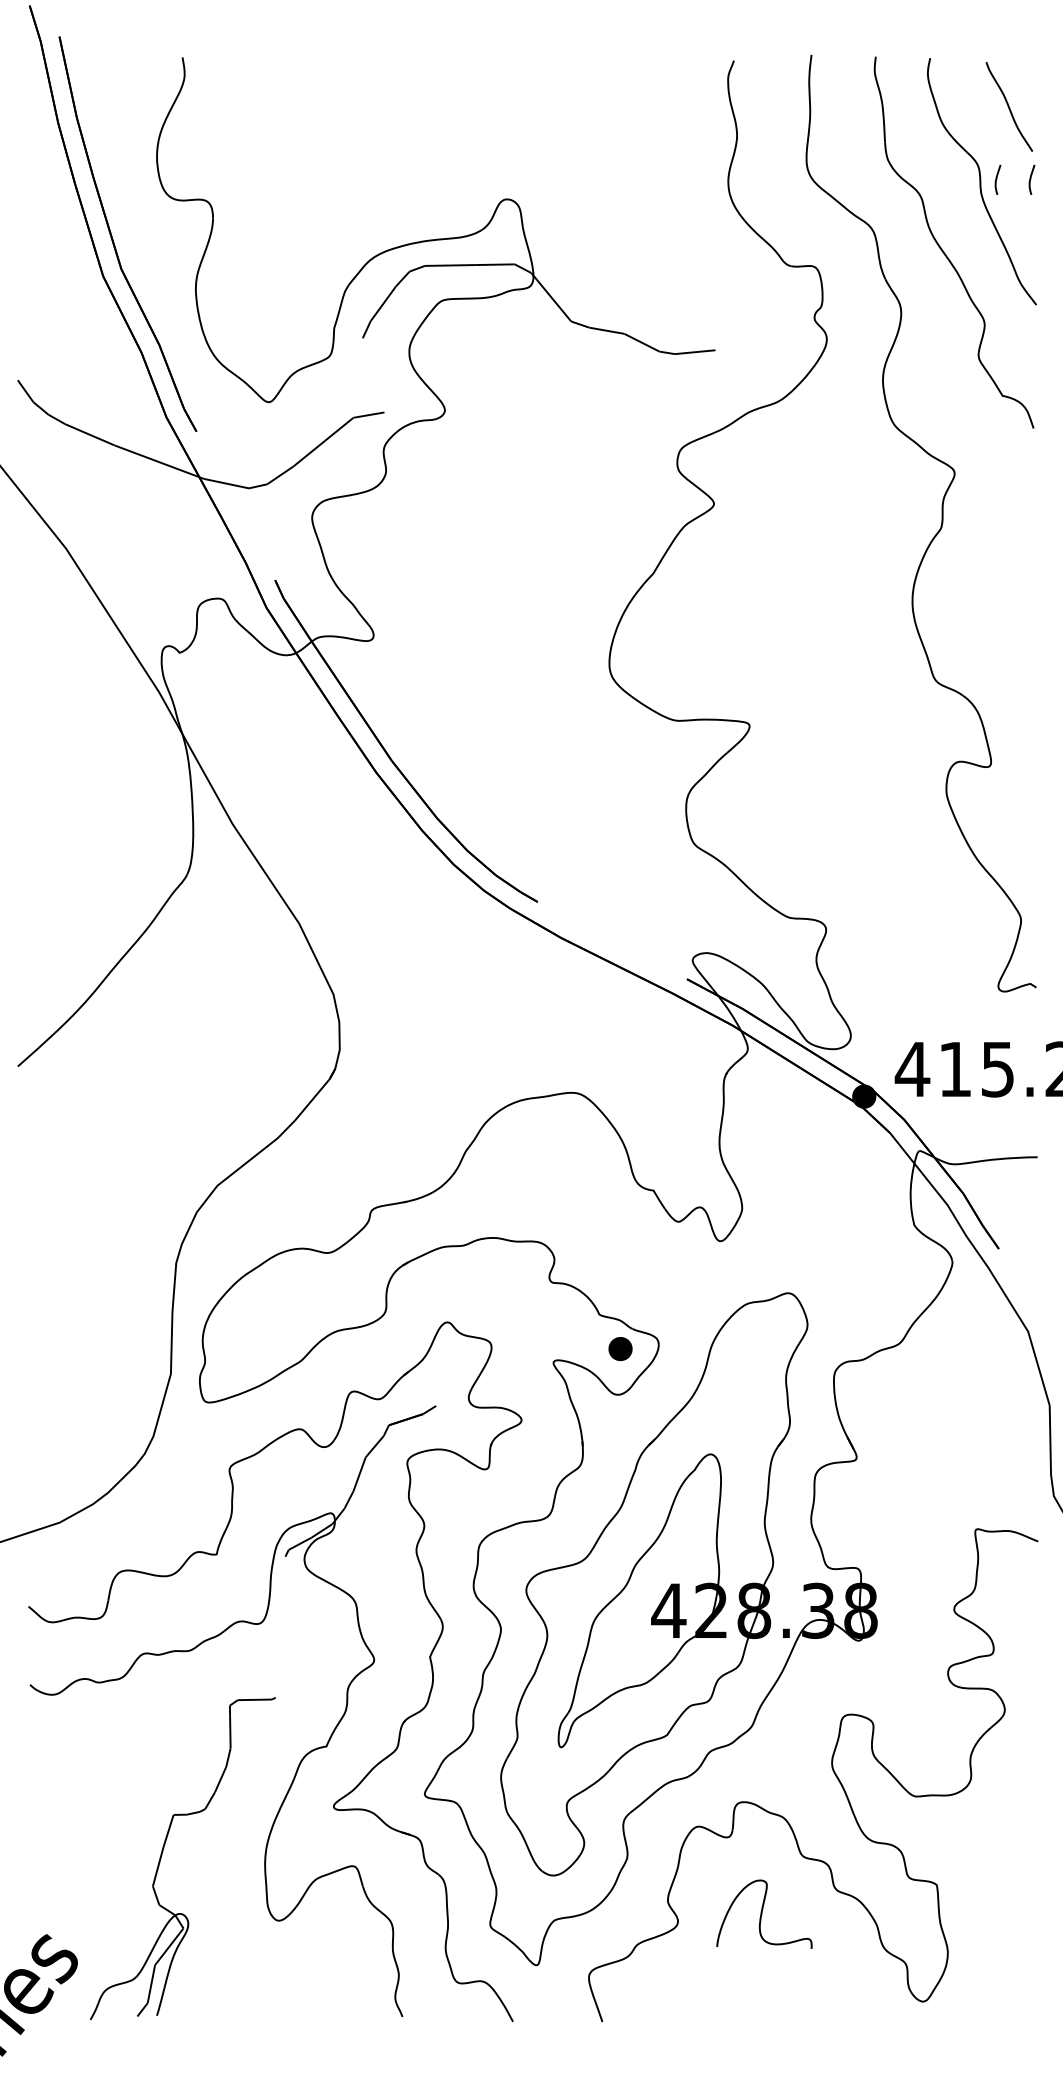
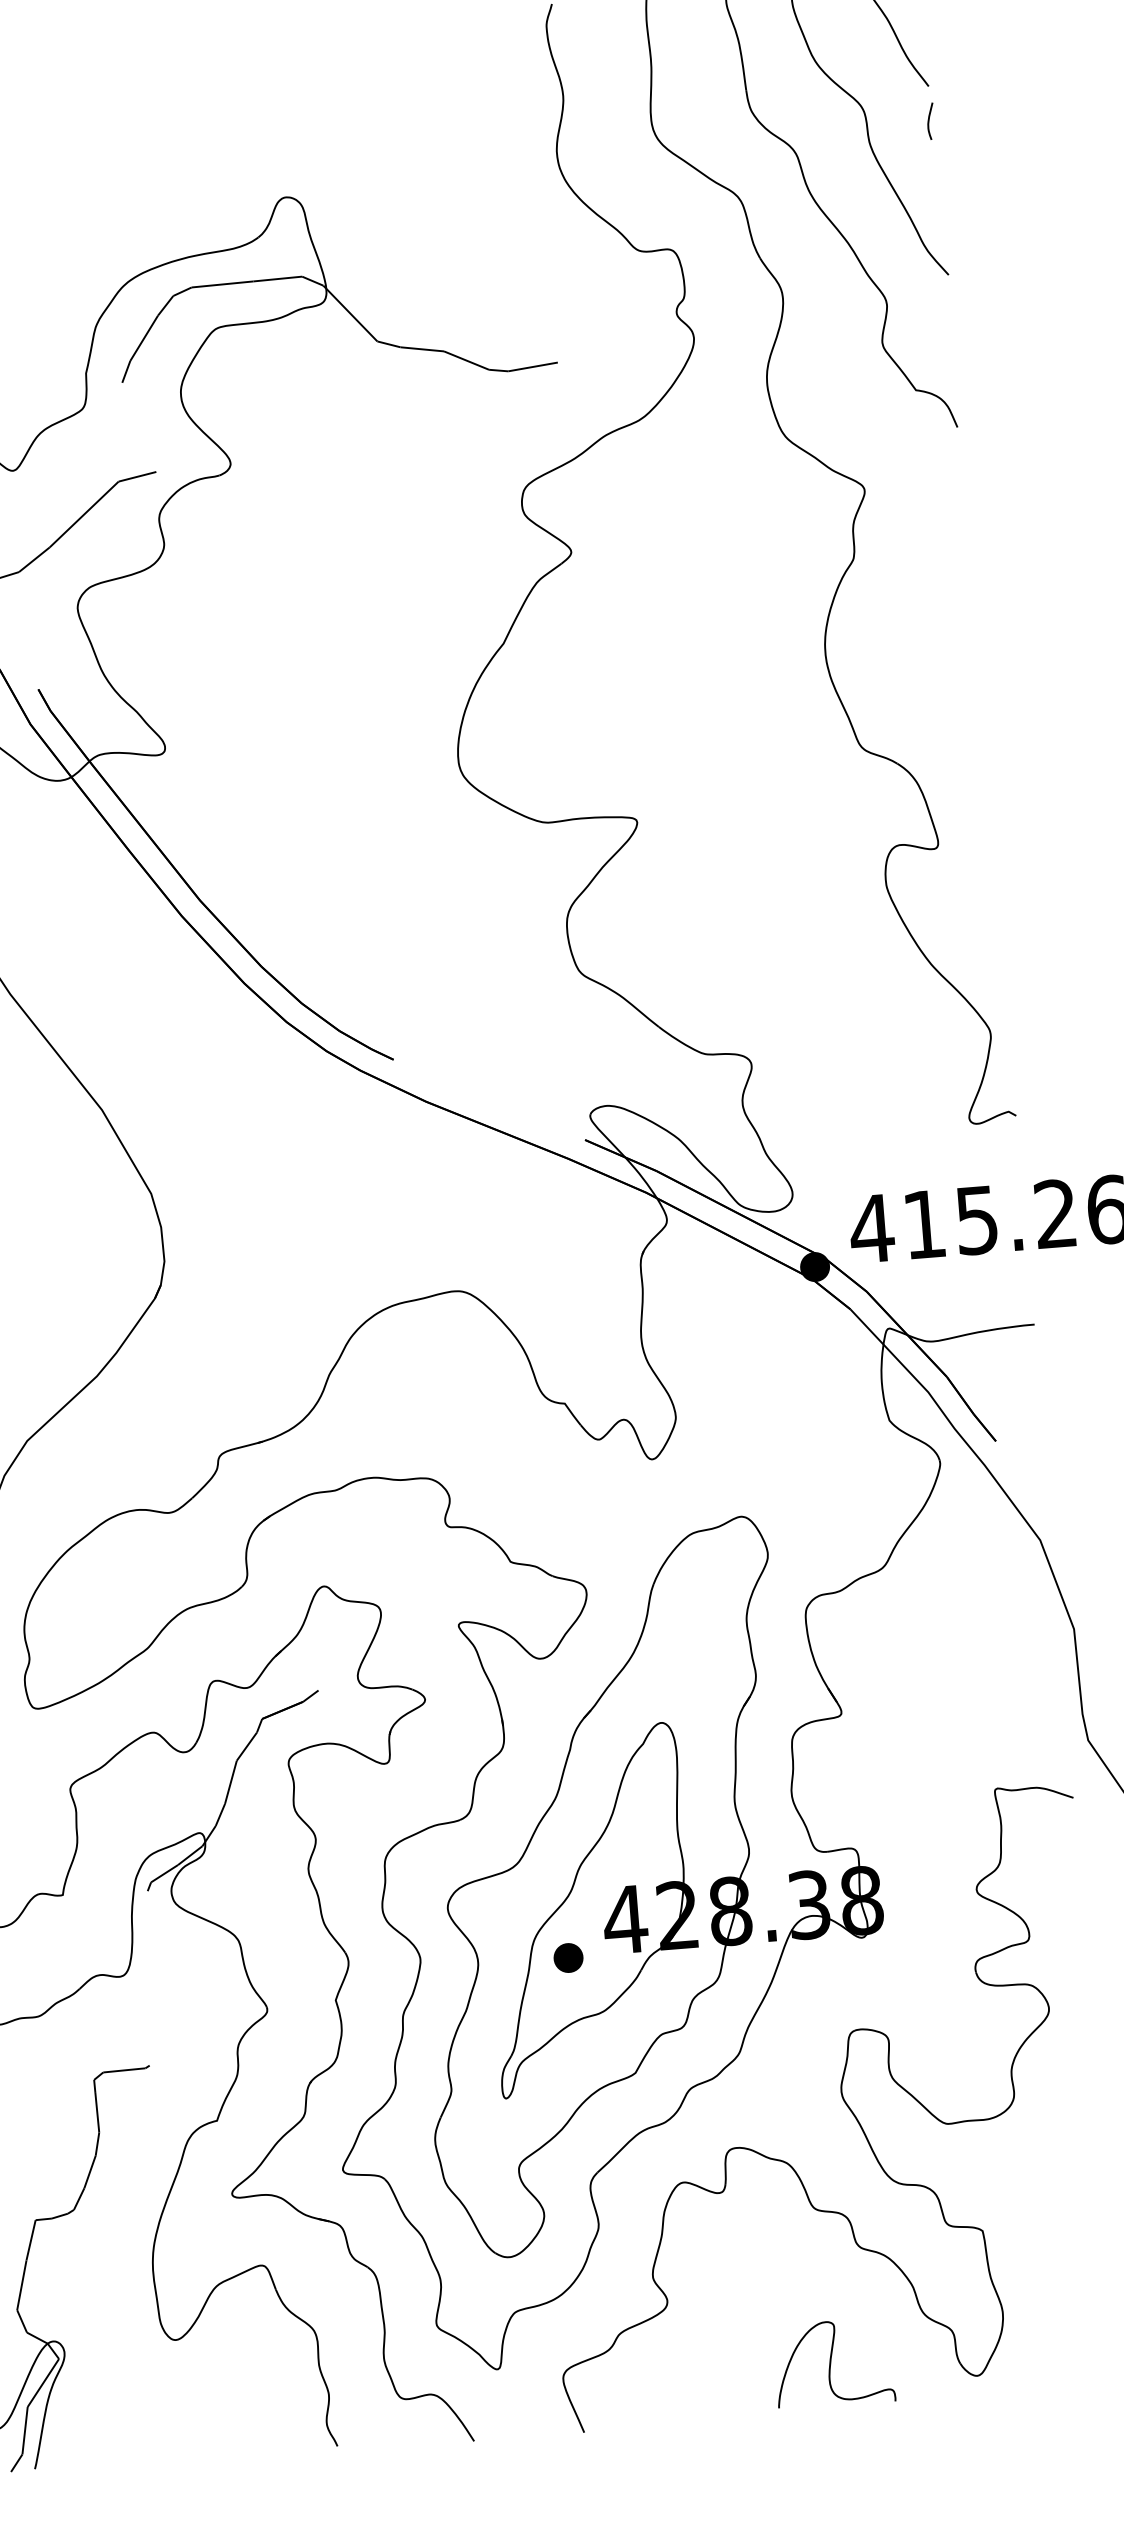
curve: (997, 179) -> (888, 124), removed
part: (620, 1349) -> (568, 1958), moved
curve: (762, 1913) -> (831, 2362), moved

